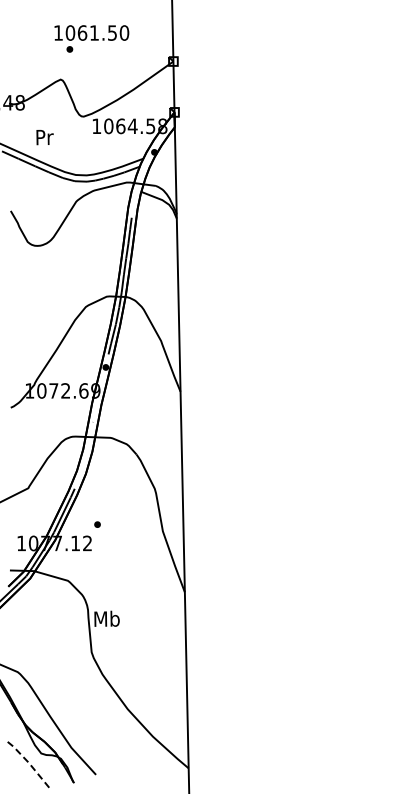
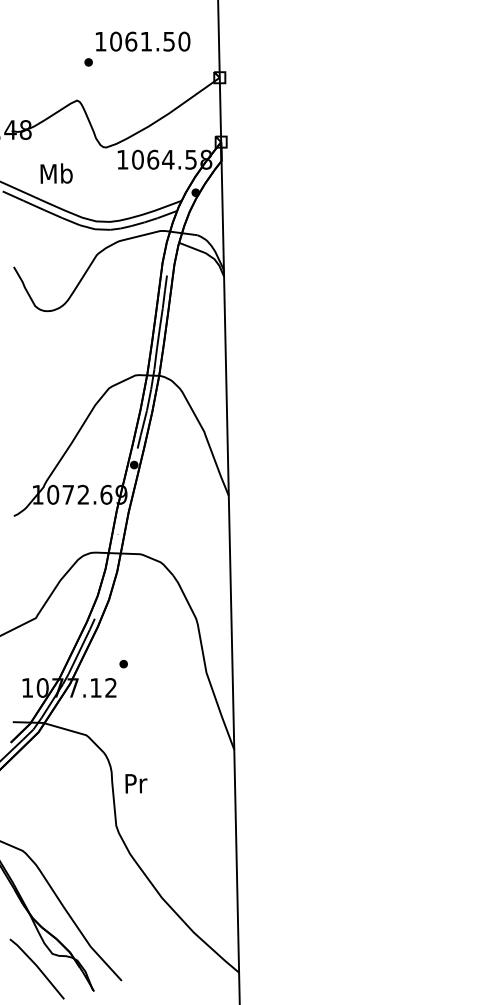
text: (91, 32) -> (142, 40), moved
text: (44, 137) -> (56, 173), Pr -> Mb
text: (106, 618) -> (135, 782), Mb -> Pr
line: (29, 764) -> (37, 967), dashed -> solid

